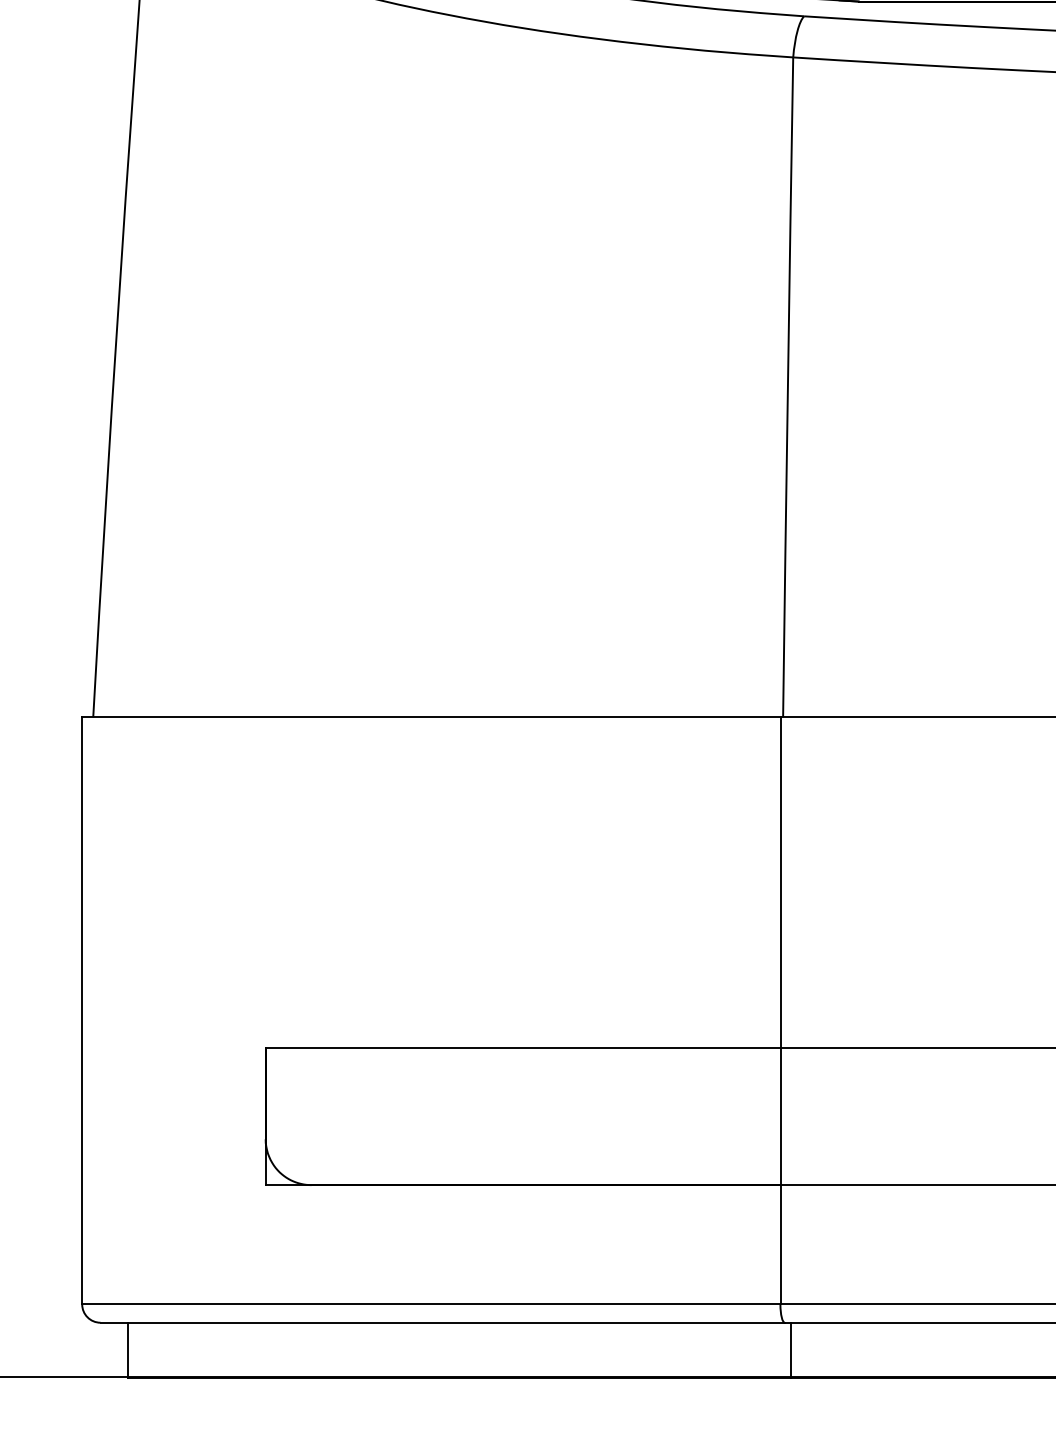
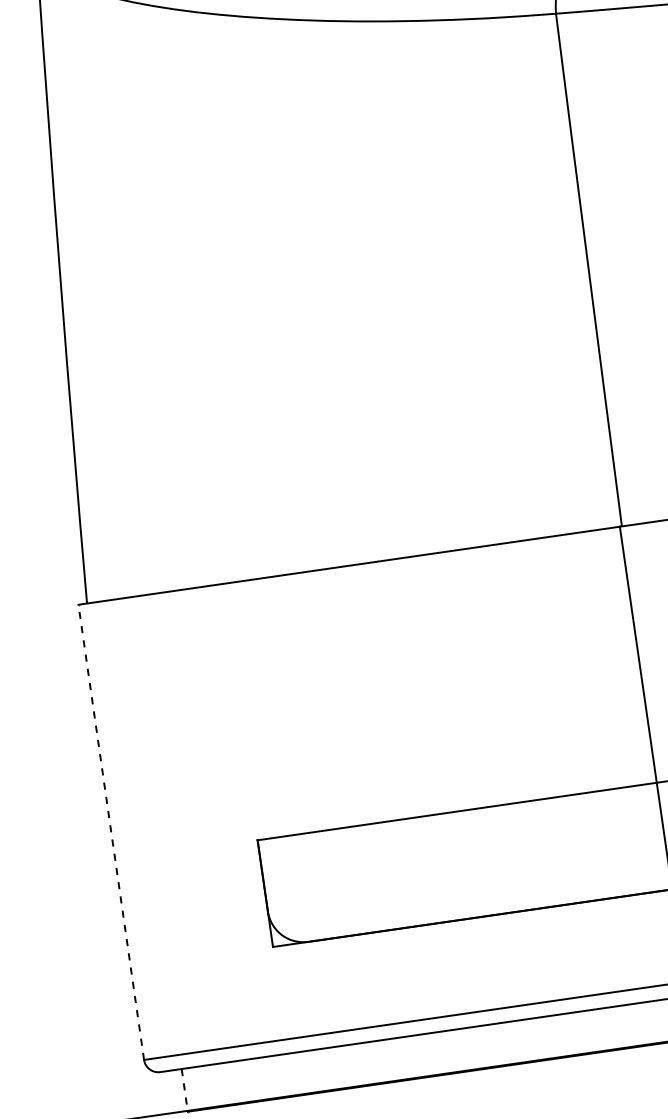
line: (82, 1010) -> (111, 832), solid -> dashed
line: (128, 1350) -> (185, 1090), solid -> dashed

